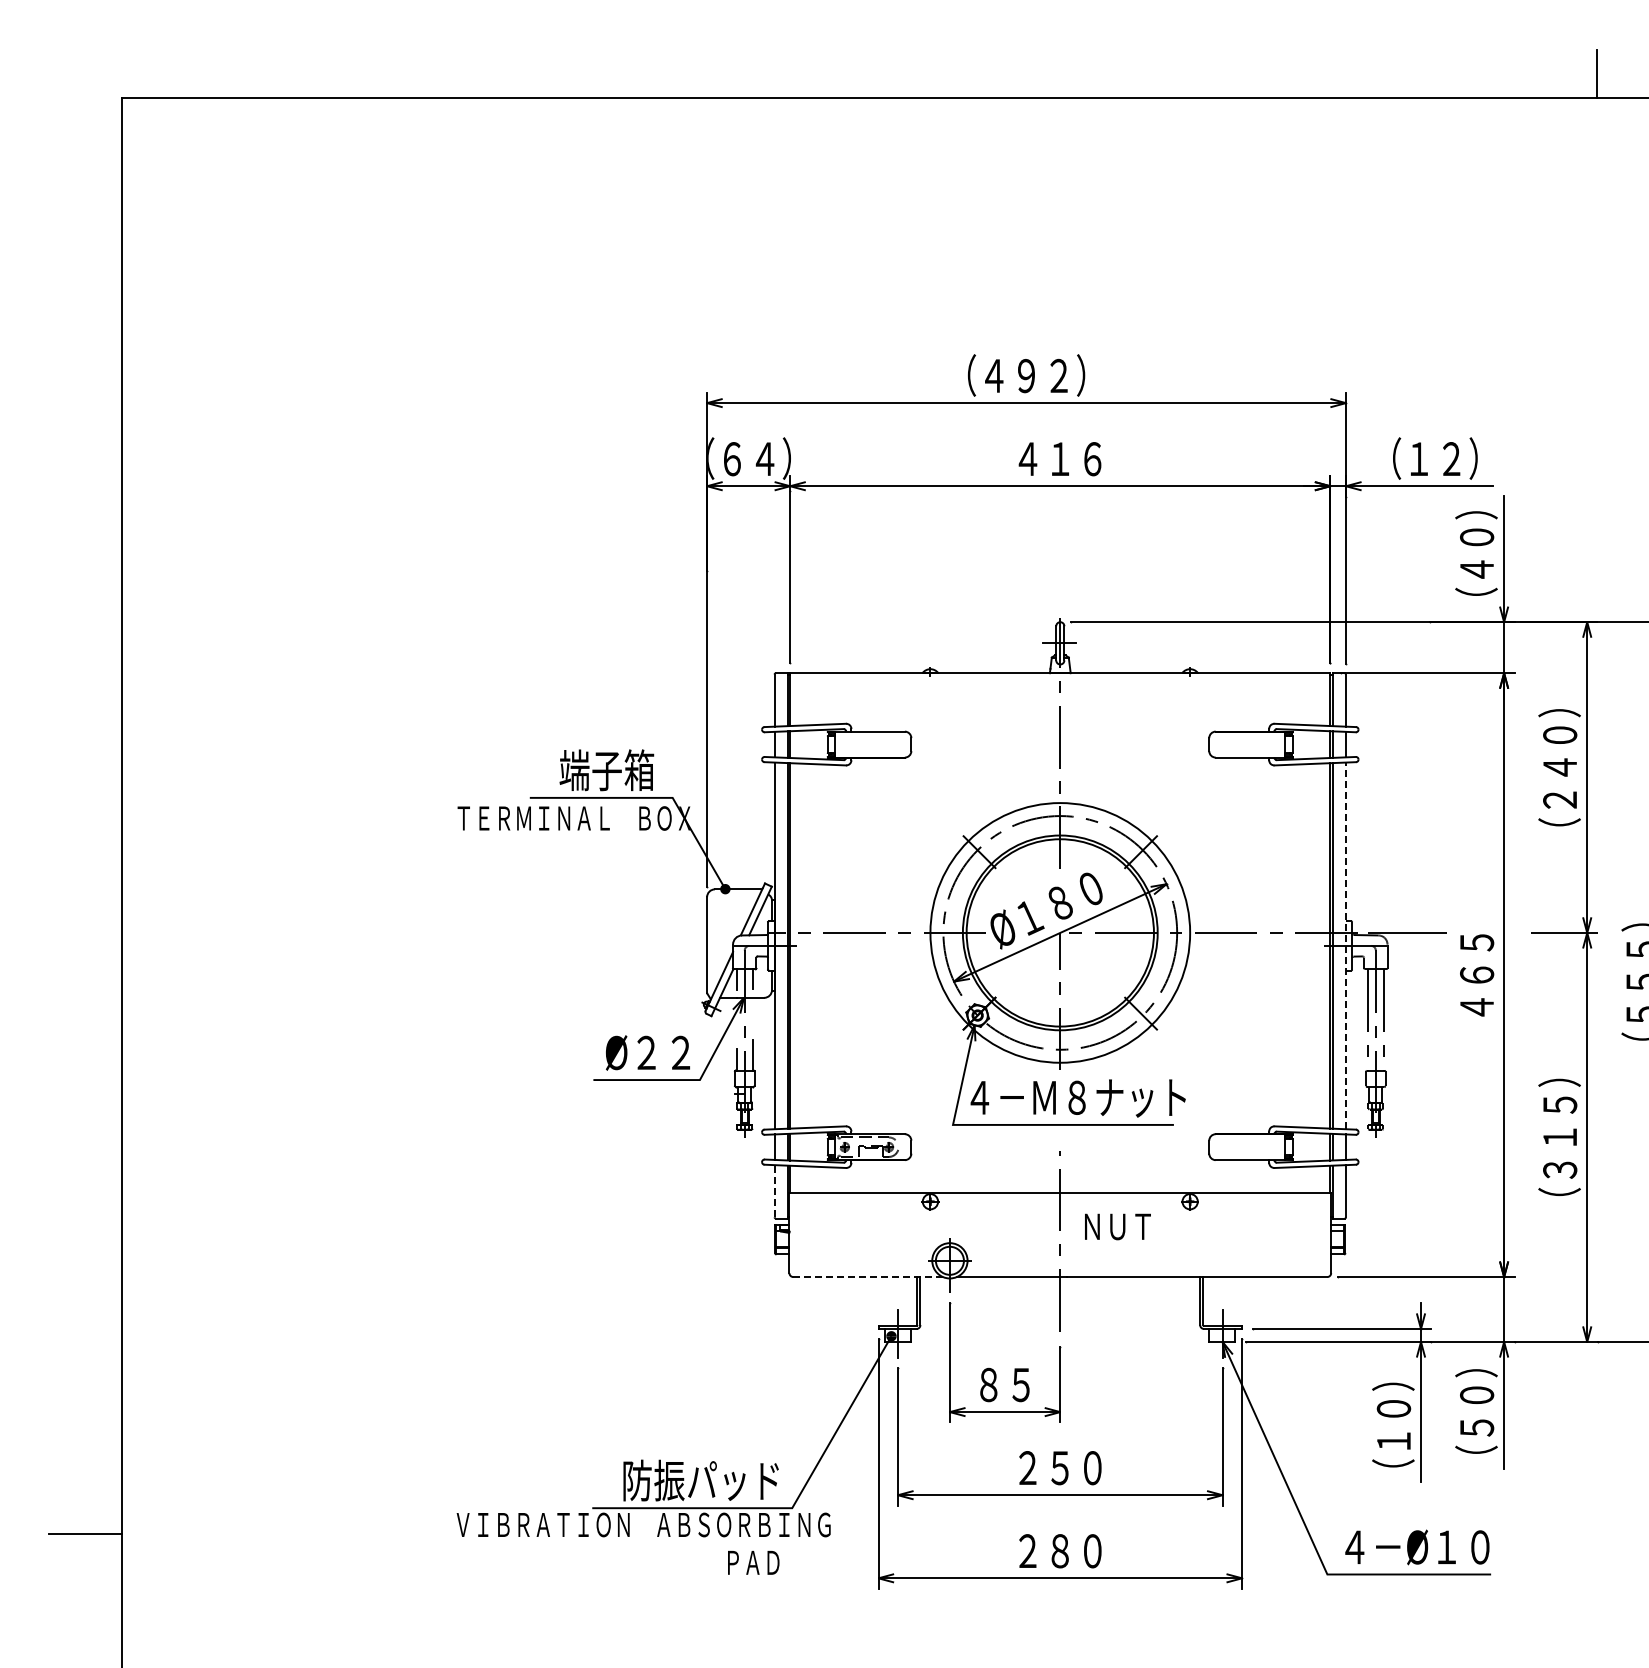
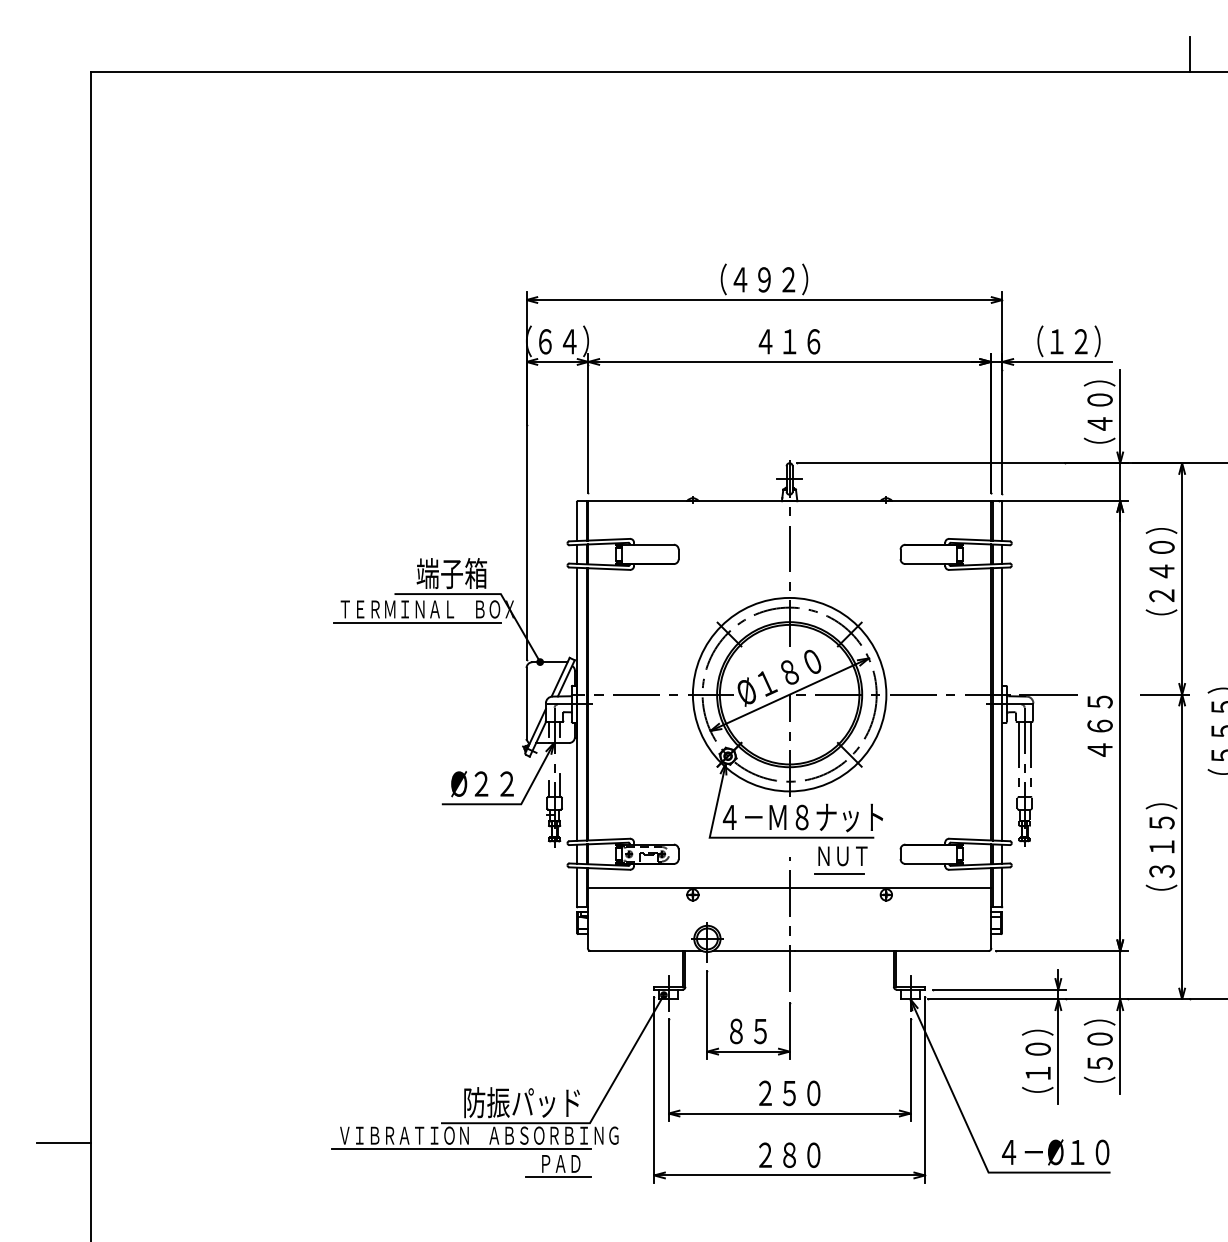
line: (560, 836) -> (417, 622), added
line: (1345, 945) -> (1002, 704), dashed -> solid
line: (1126, 1173) -> (838, 873), added
line: (774, 1190) -> (576, 886), dashed -> solid
text: (1117, 1226) -> (842, 856), moved
line: (867, 1277) -> (646, 951), dashed -> solid
line: (619, 1543) -> (461, 1149), added
line: (749, 1581) -> (558, 1177), added

